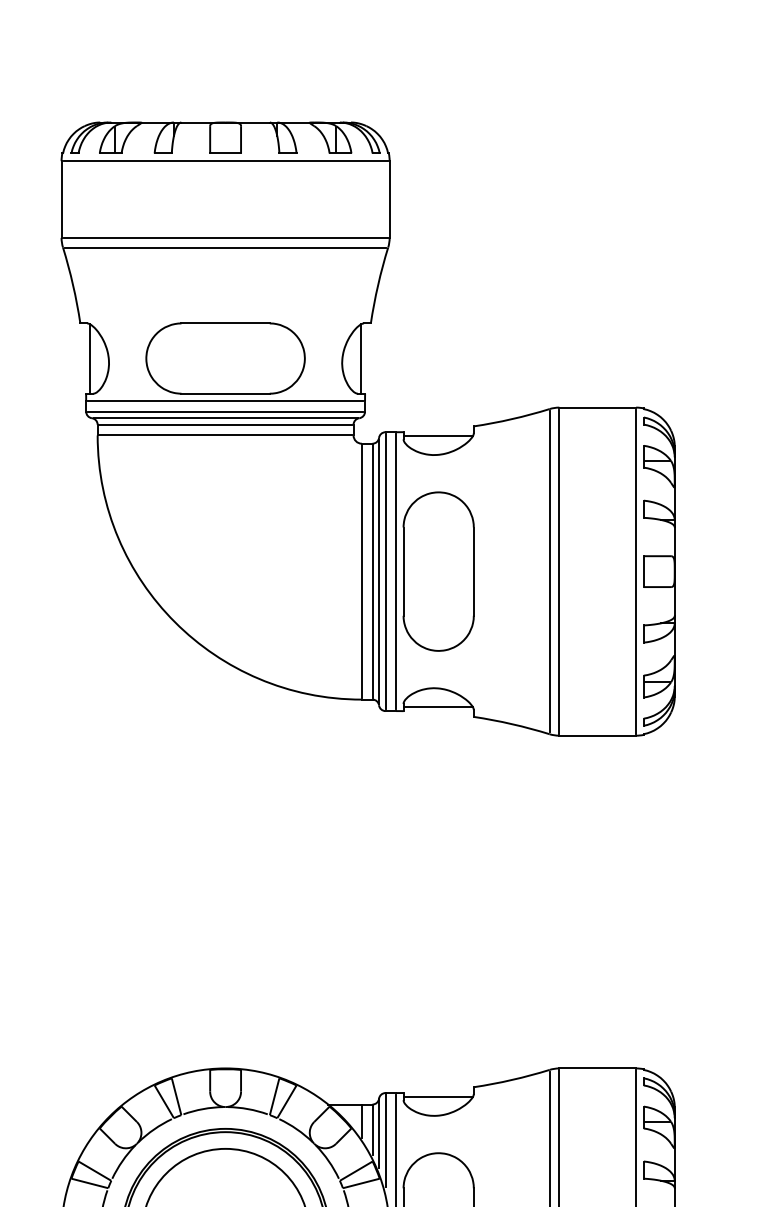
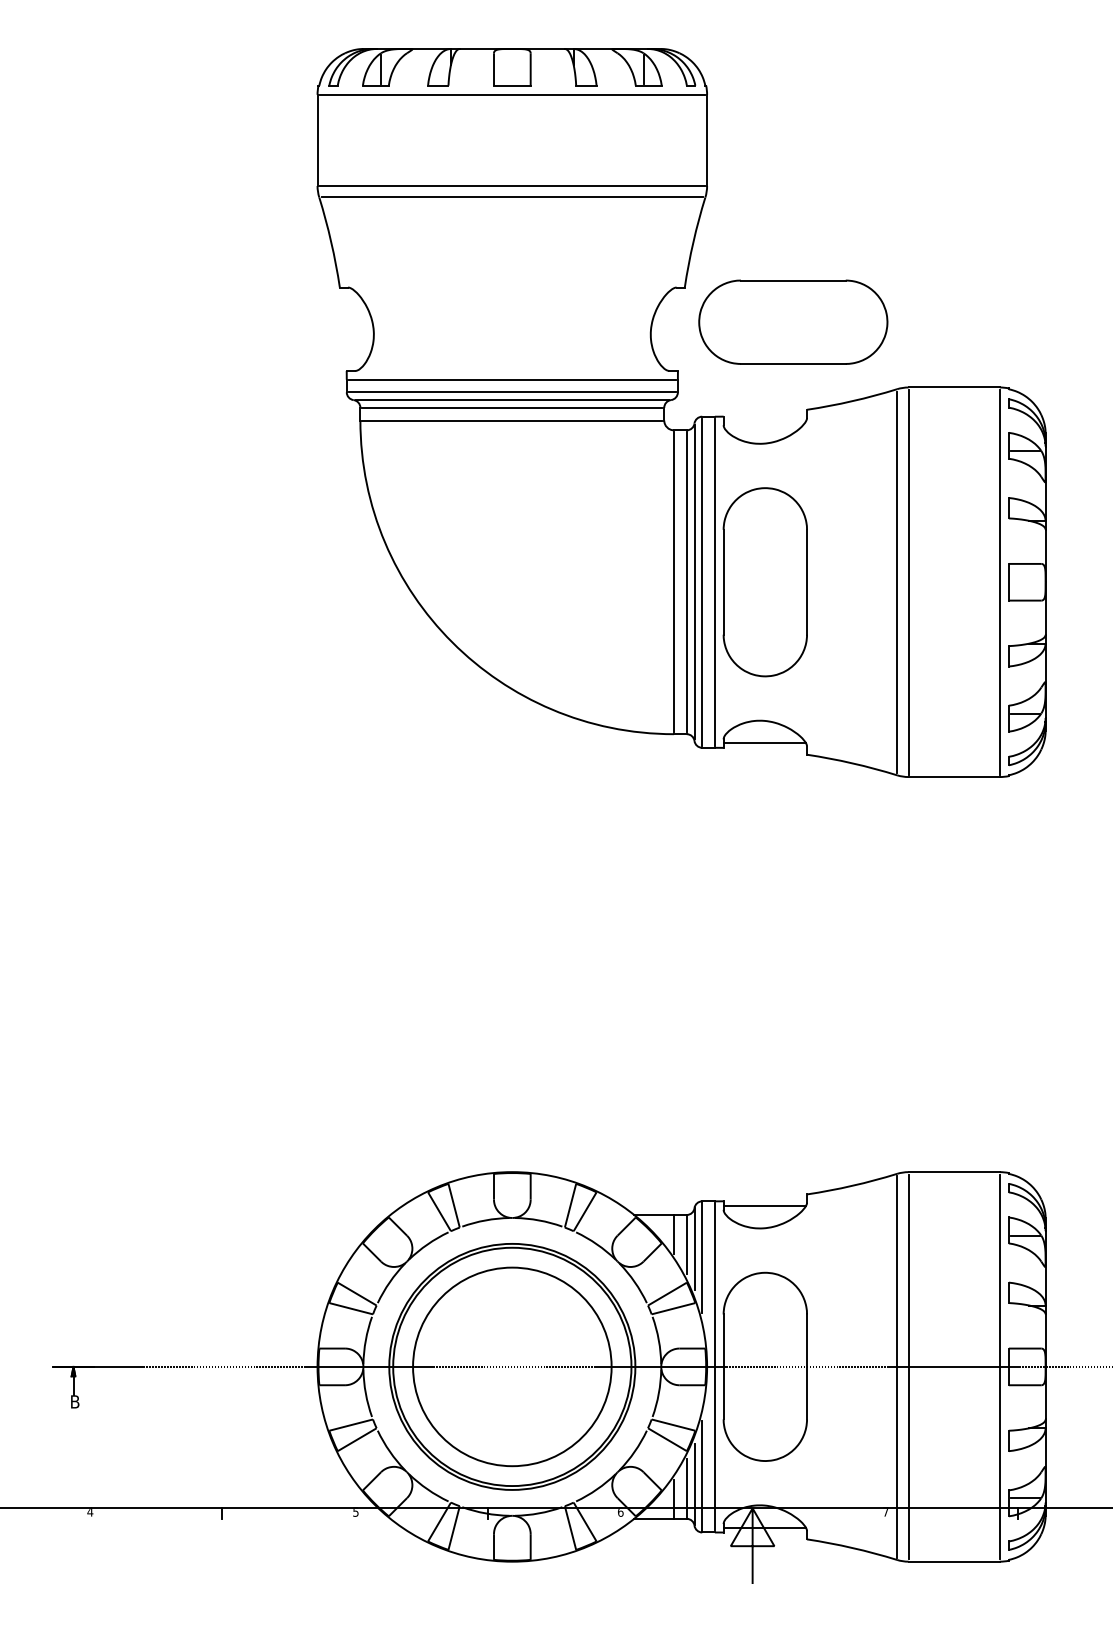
part: (225, 357) -> (793, 321), moved
line: (90, 358) -> (351, 329), removed
line: (361, 358) -> (673, 329), removed
line: (437, 436) -> (764, 421), removed

